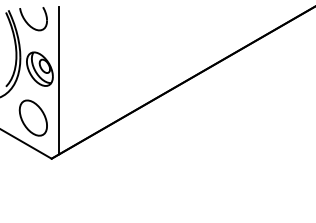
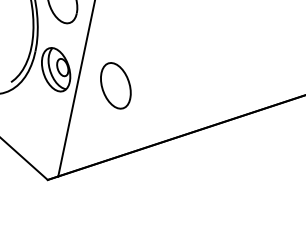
part: (32, 117) -> (114, 84), moved

